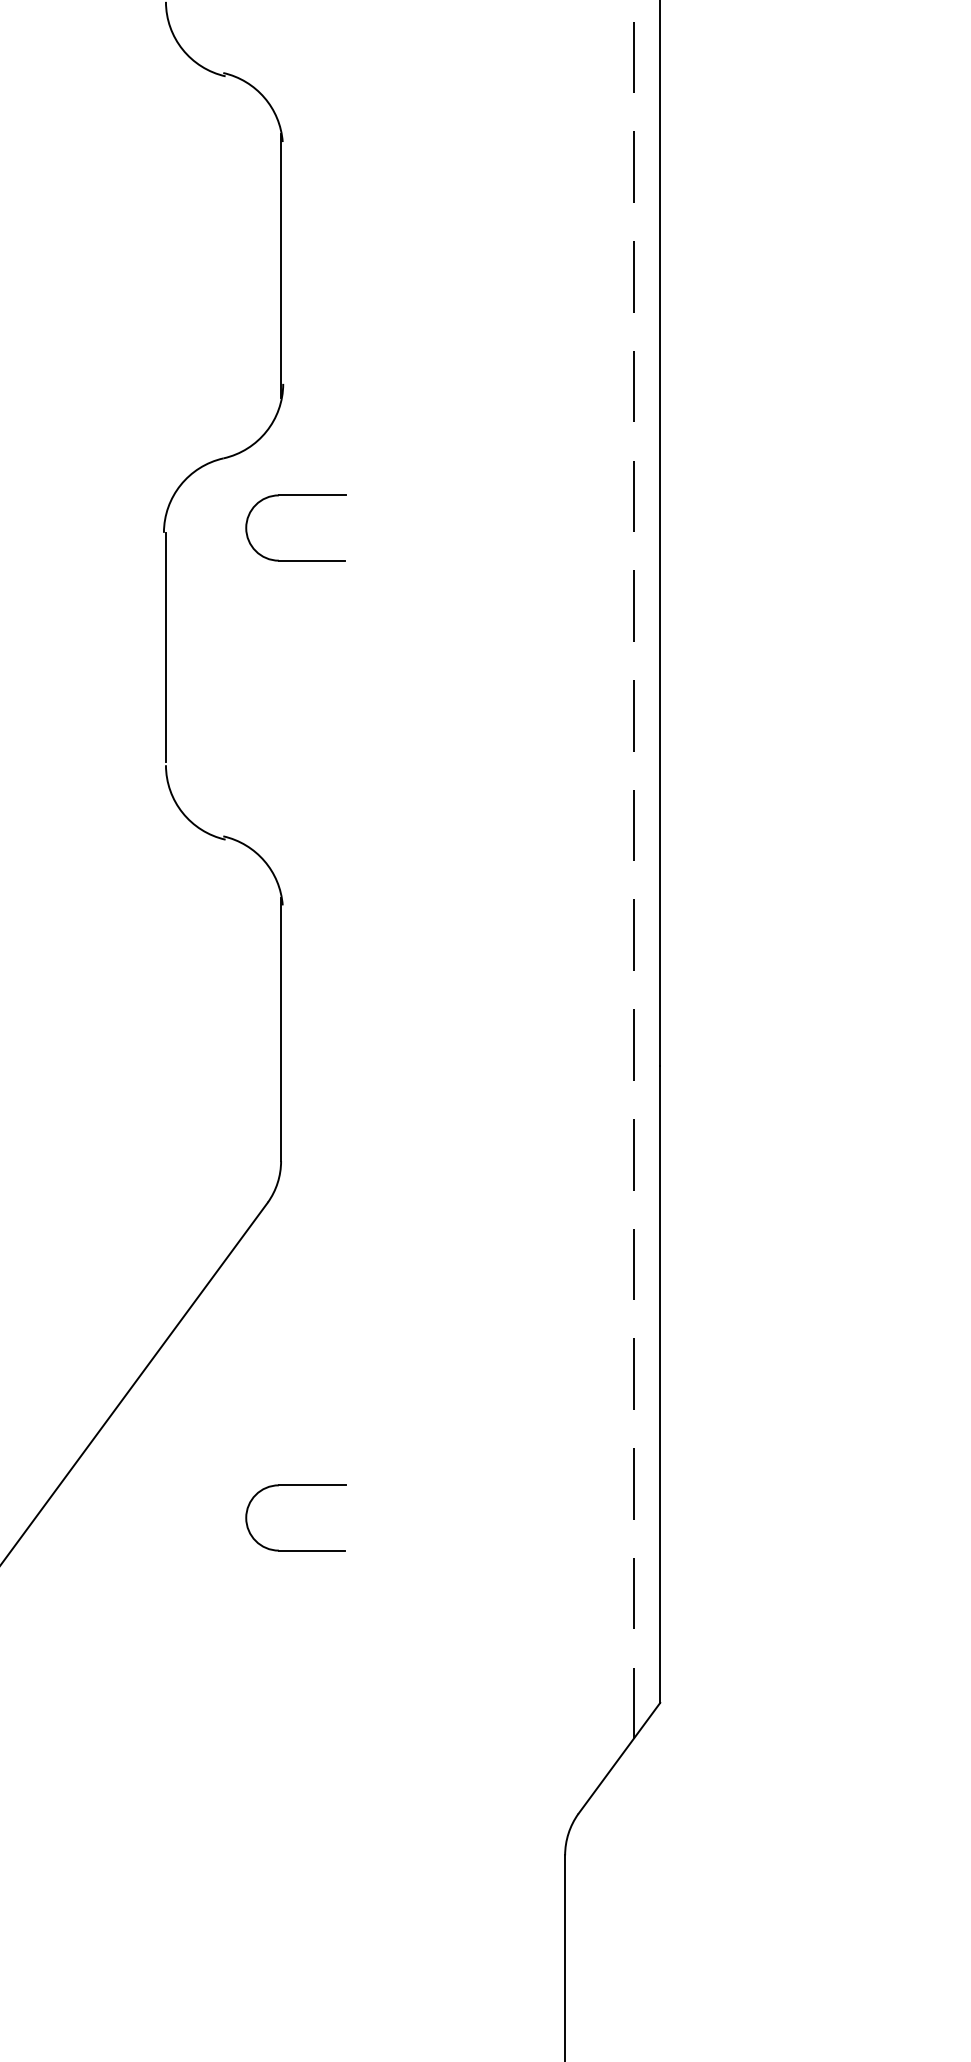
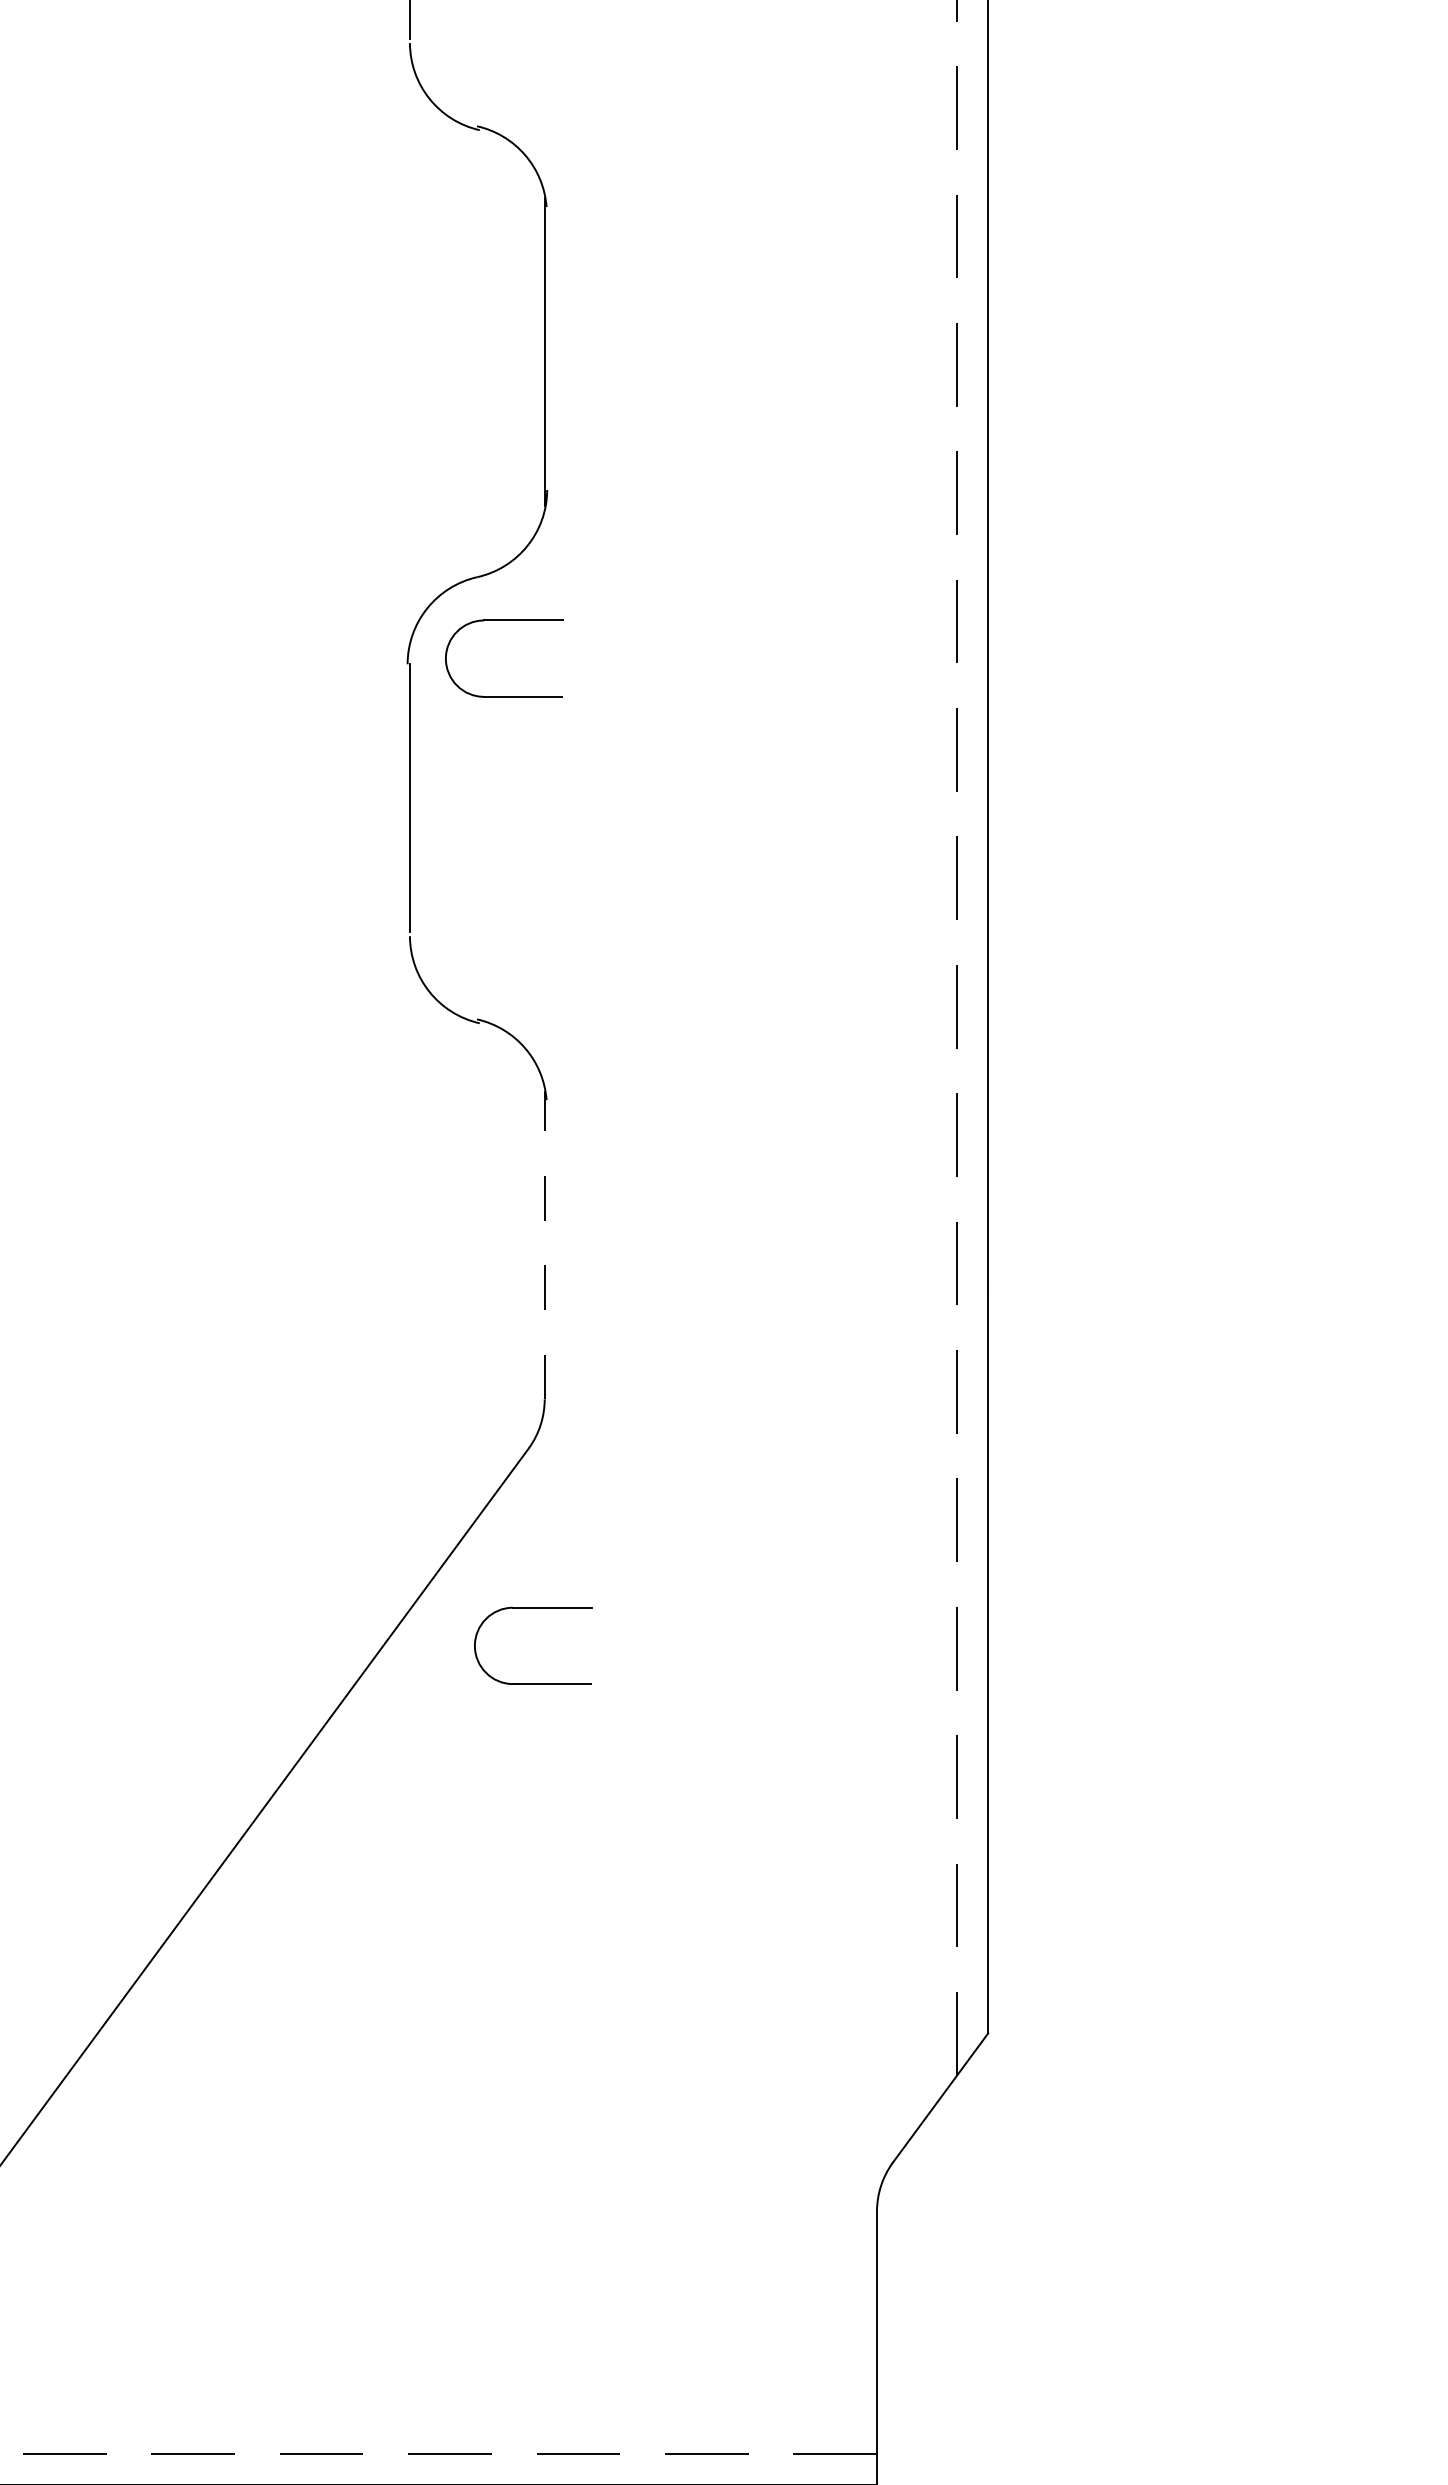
part: (296, 495) -> (504, 620), moved
line: (280, 1028) -> (544, 1244), solid -> dashed
part: (296, 1486) -> (533, 1608), moved

